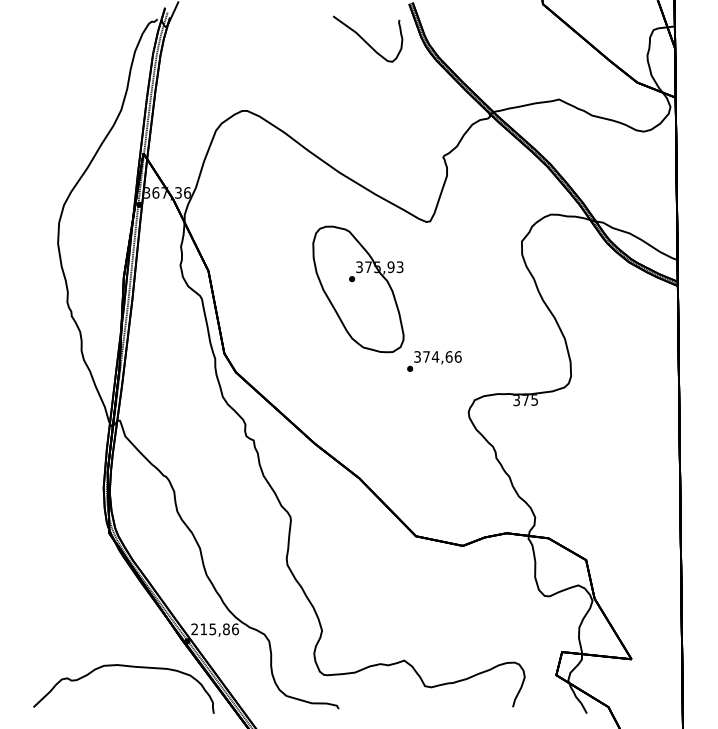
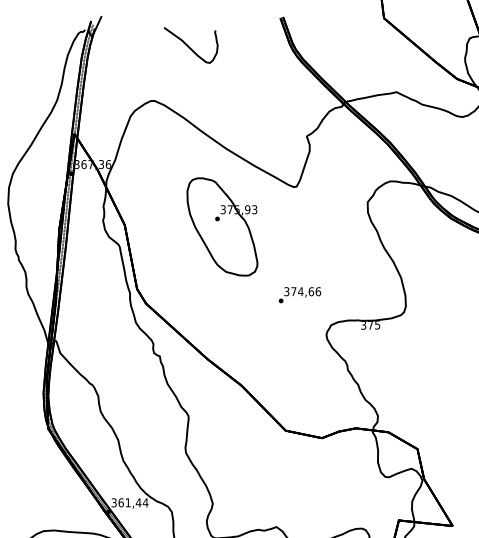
curve: (365, 40) -> (189, 46), moved
part: (358, 289) -> (222, 227), moved
text: (214, 629) -> (129, 502), 215,86 -> 361,44

